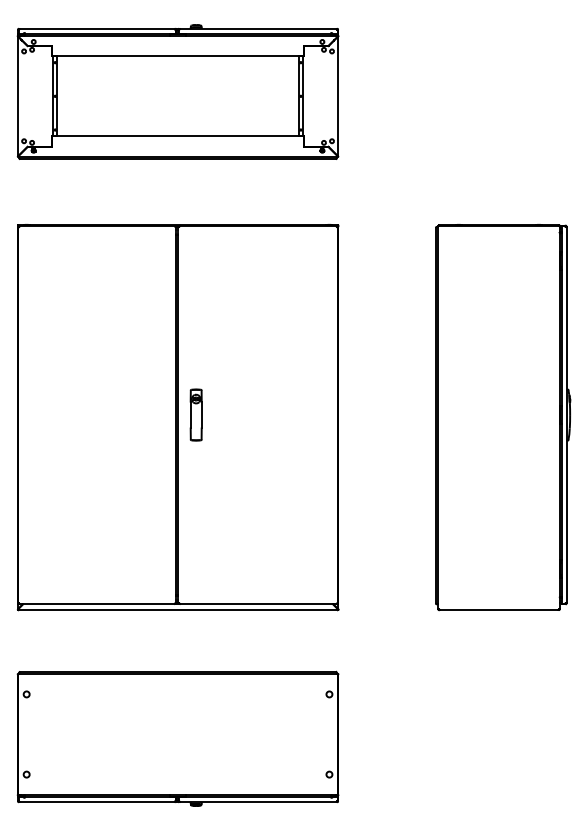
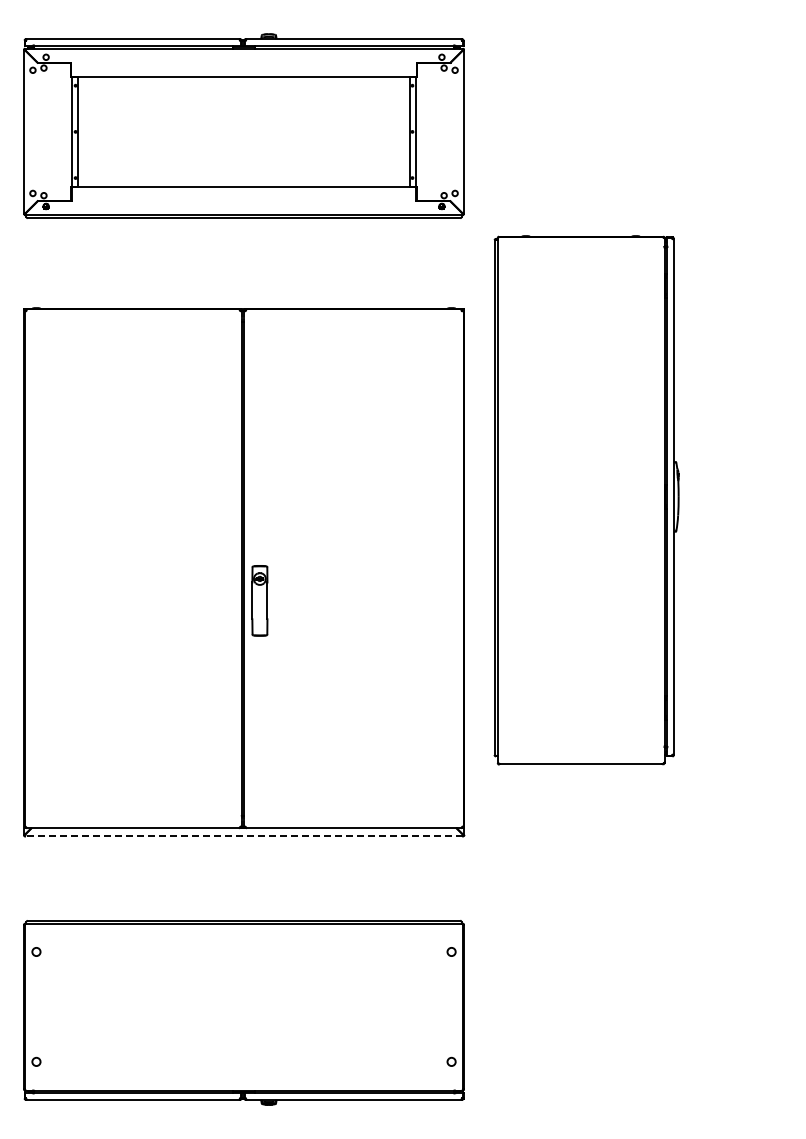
part: (195, 414) -> (259, 600), moved
part: (502, 417) -> (586, 500), moved
line: (177, 610) -> (243, 836), solid -> dashed

